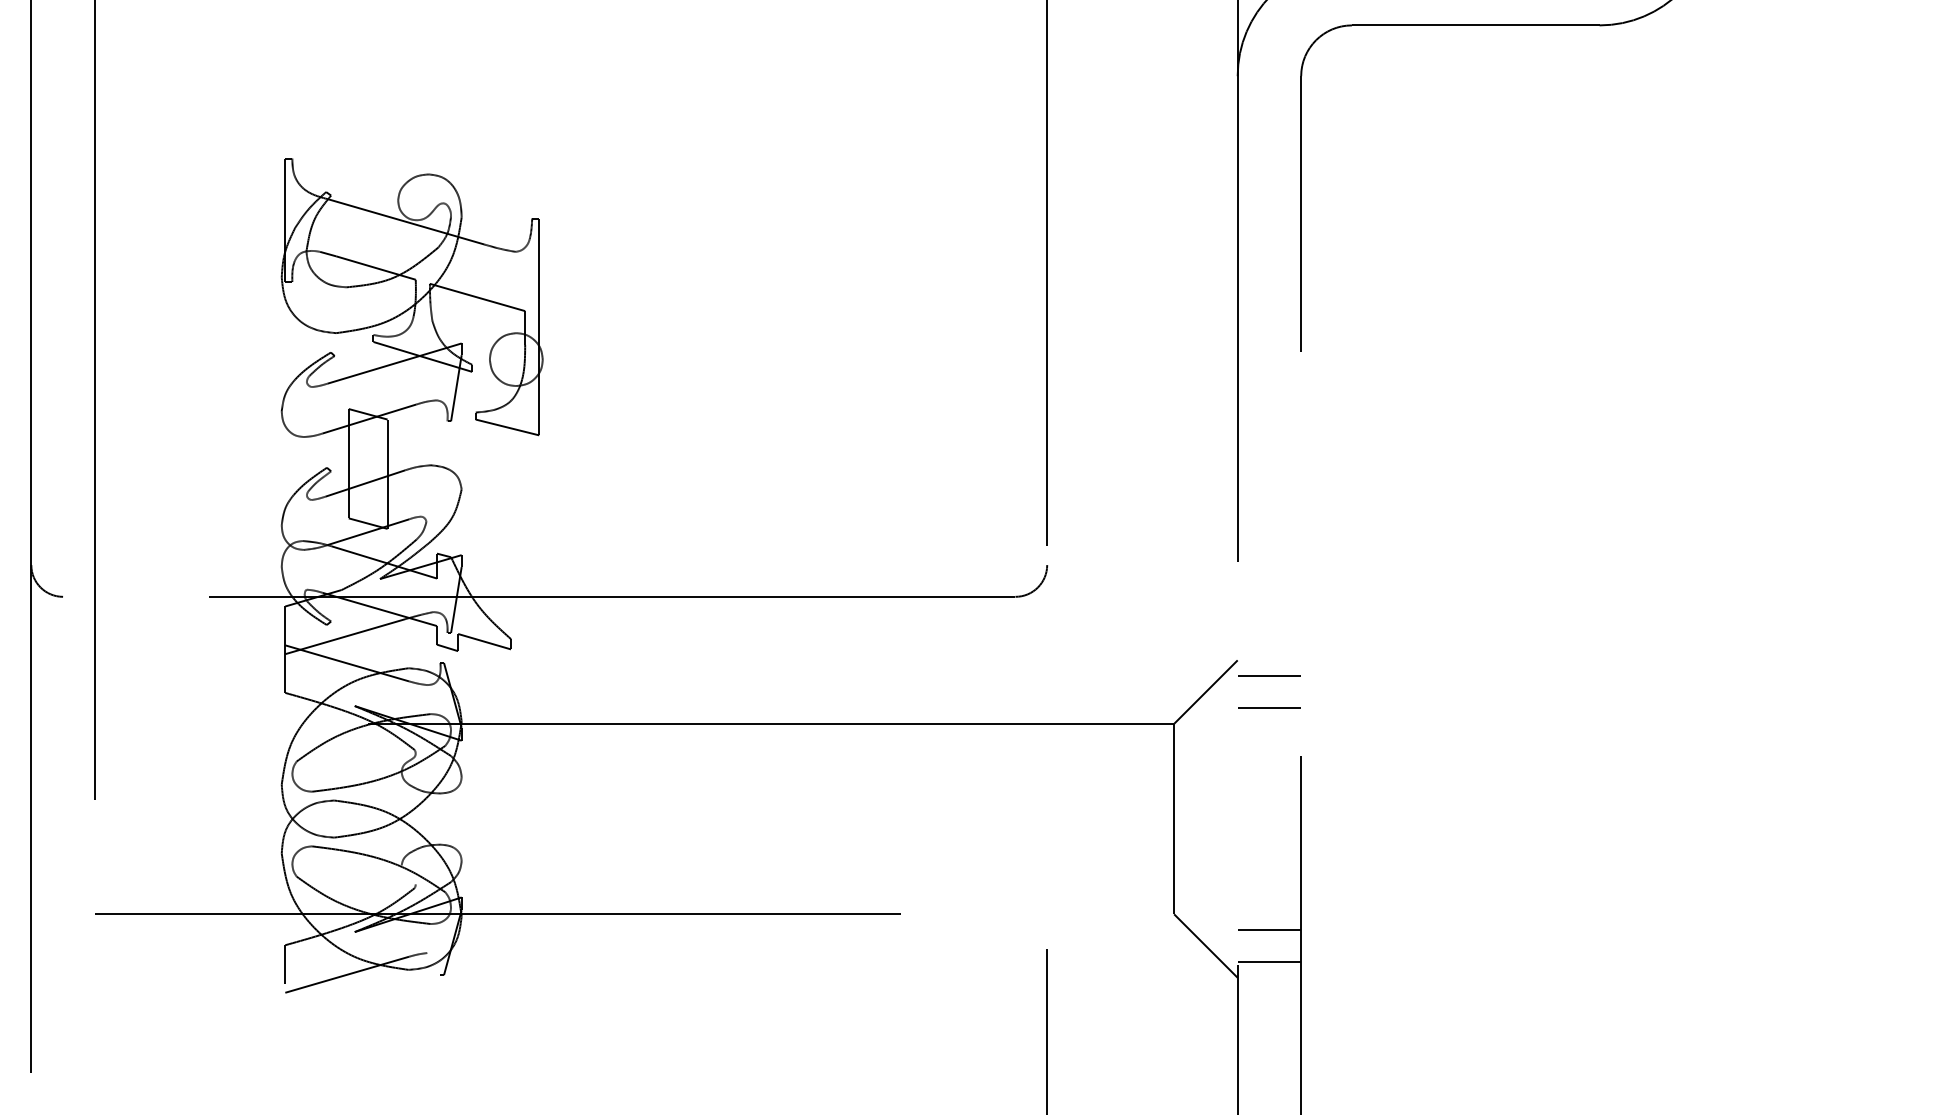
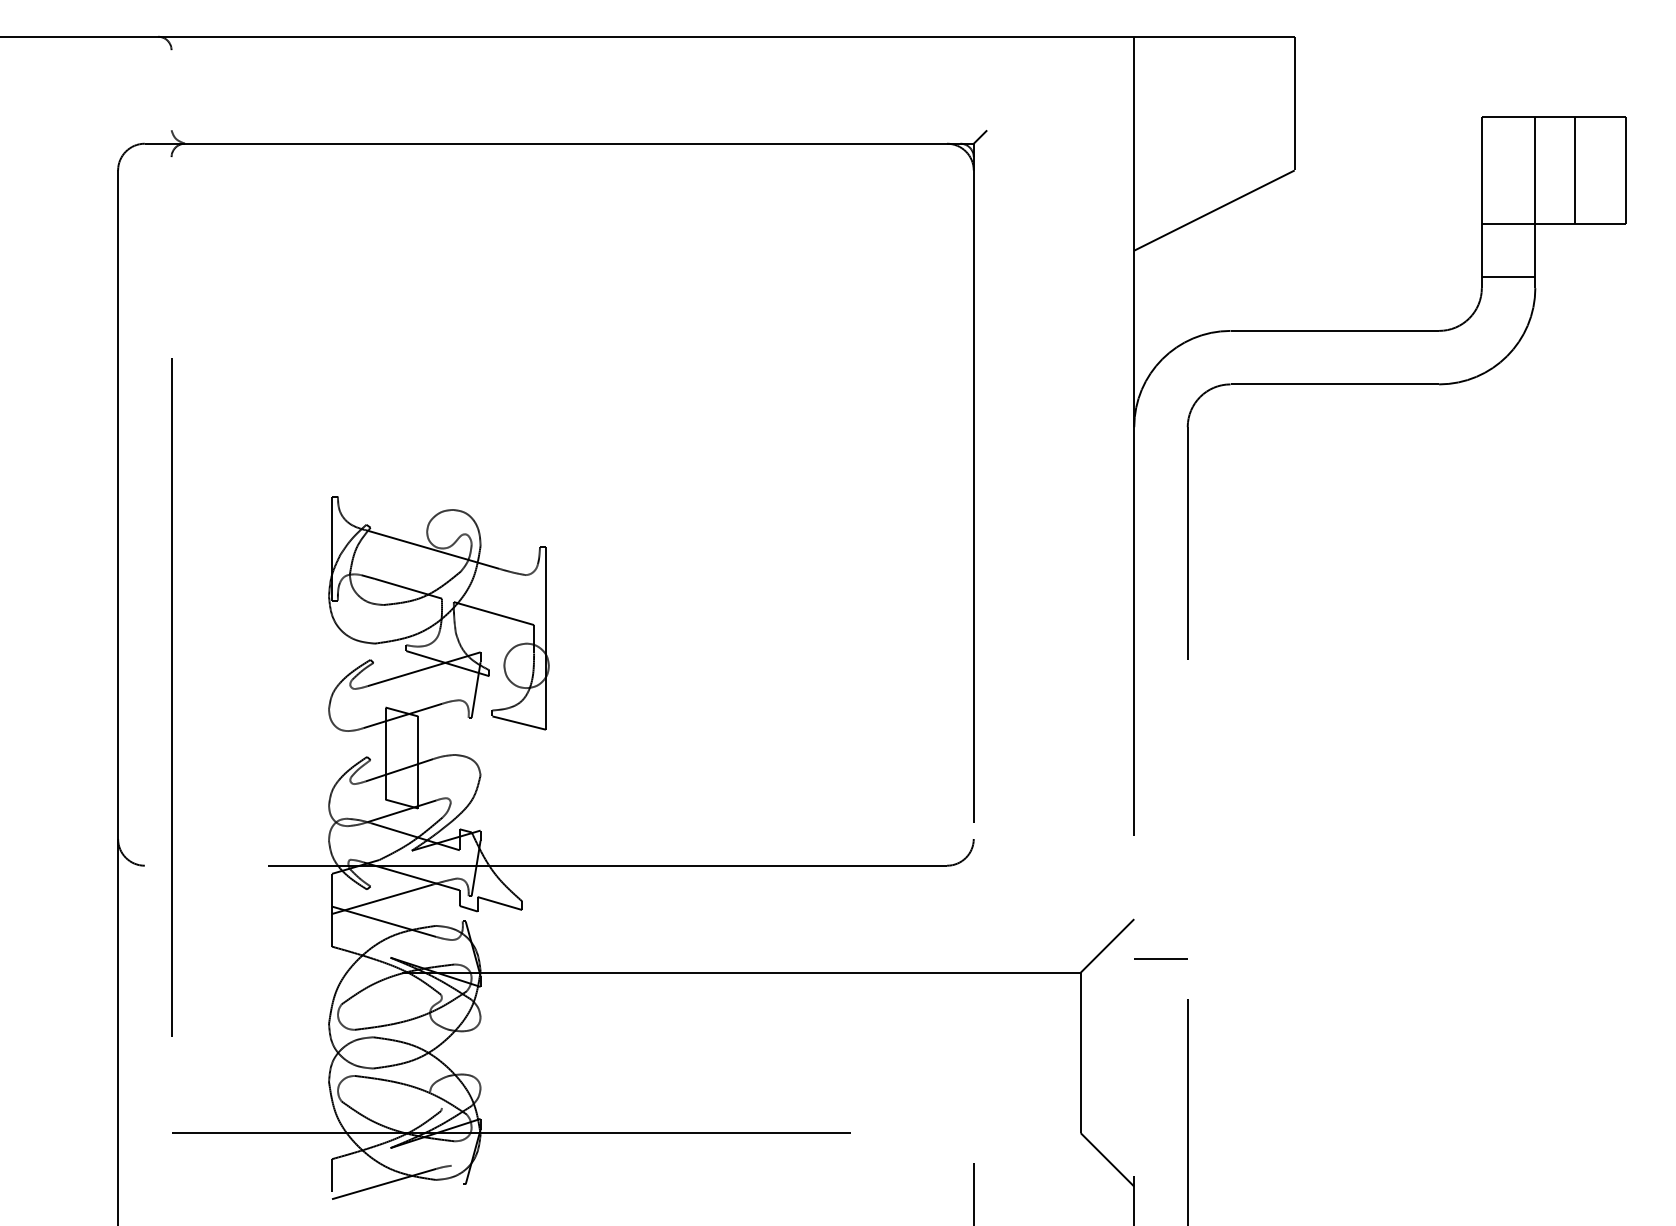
line: (1268, 676) -> (1160, 932), removed
line: (1268, 930) -> (1160, 1146), removed
line: (1268, 962) -> (1160, 1173), removed

